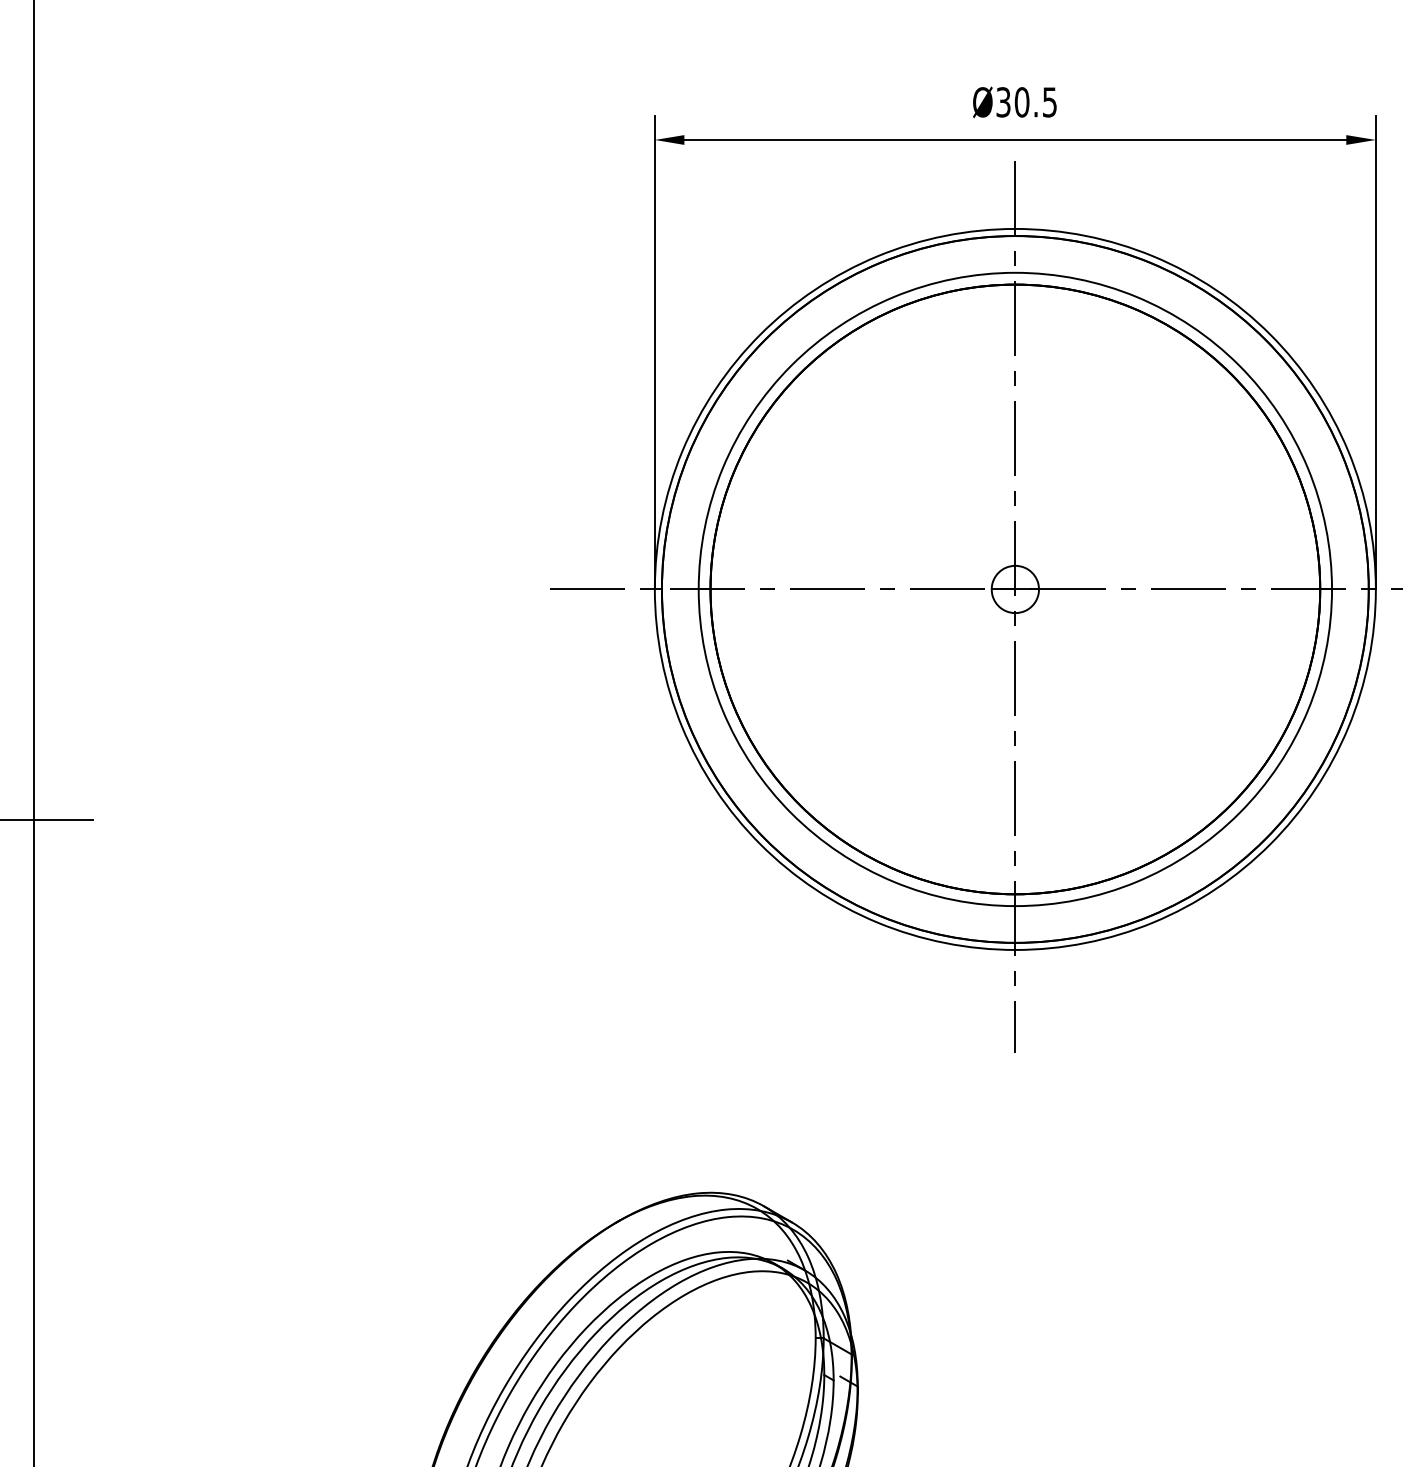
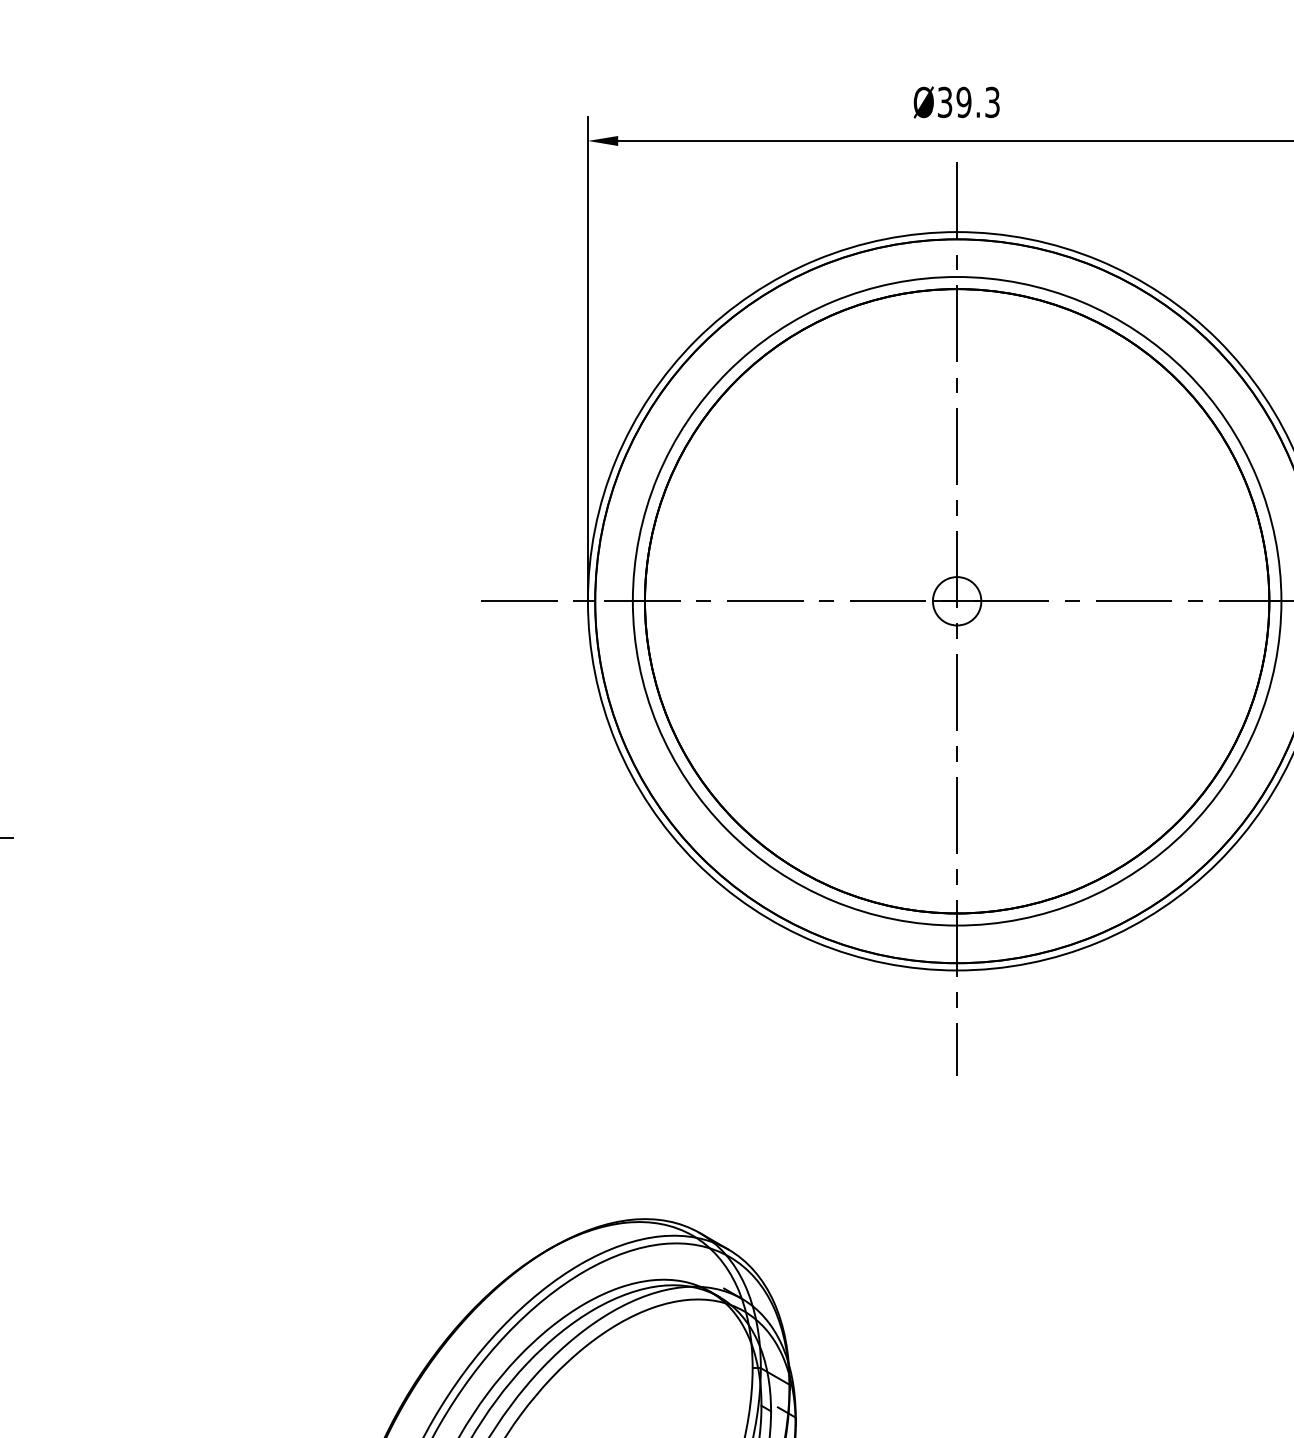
text: (1035, 102) -> (977, 102), Ø30.5 -> Ø39.3

